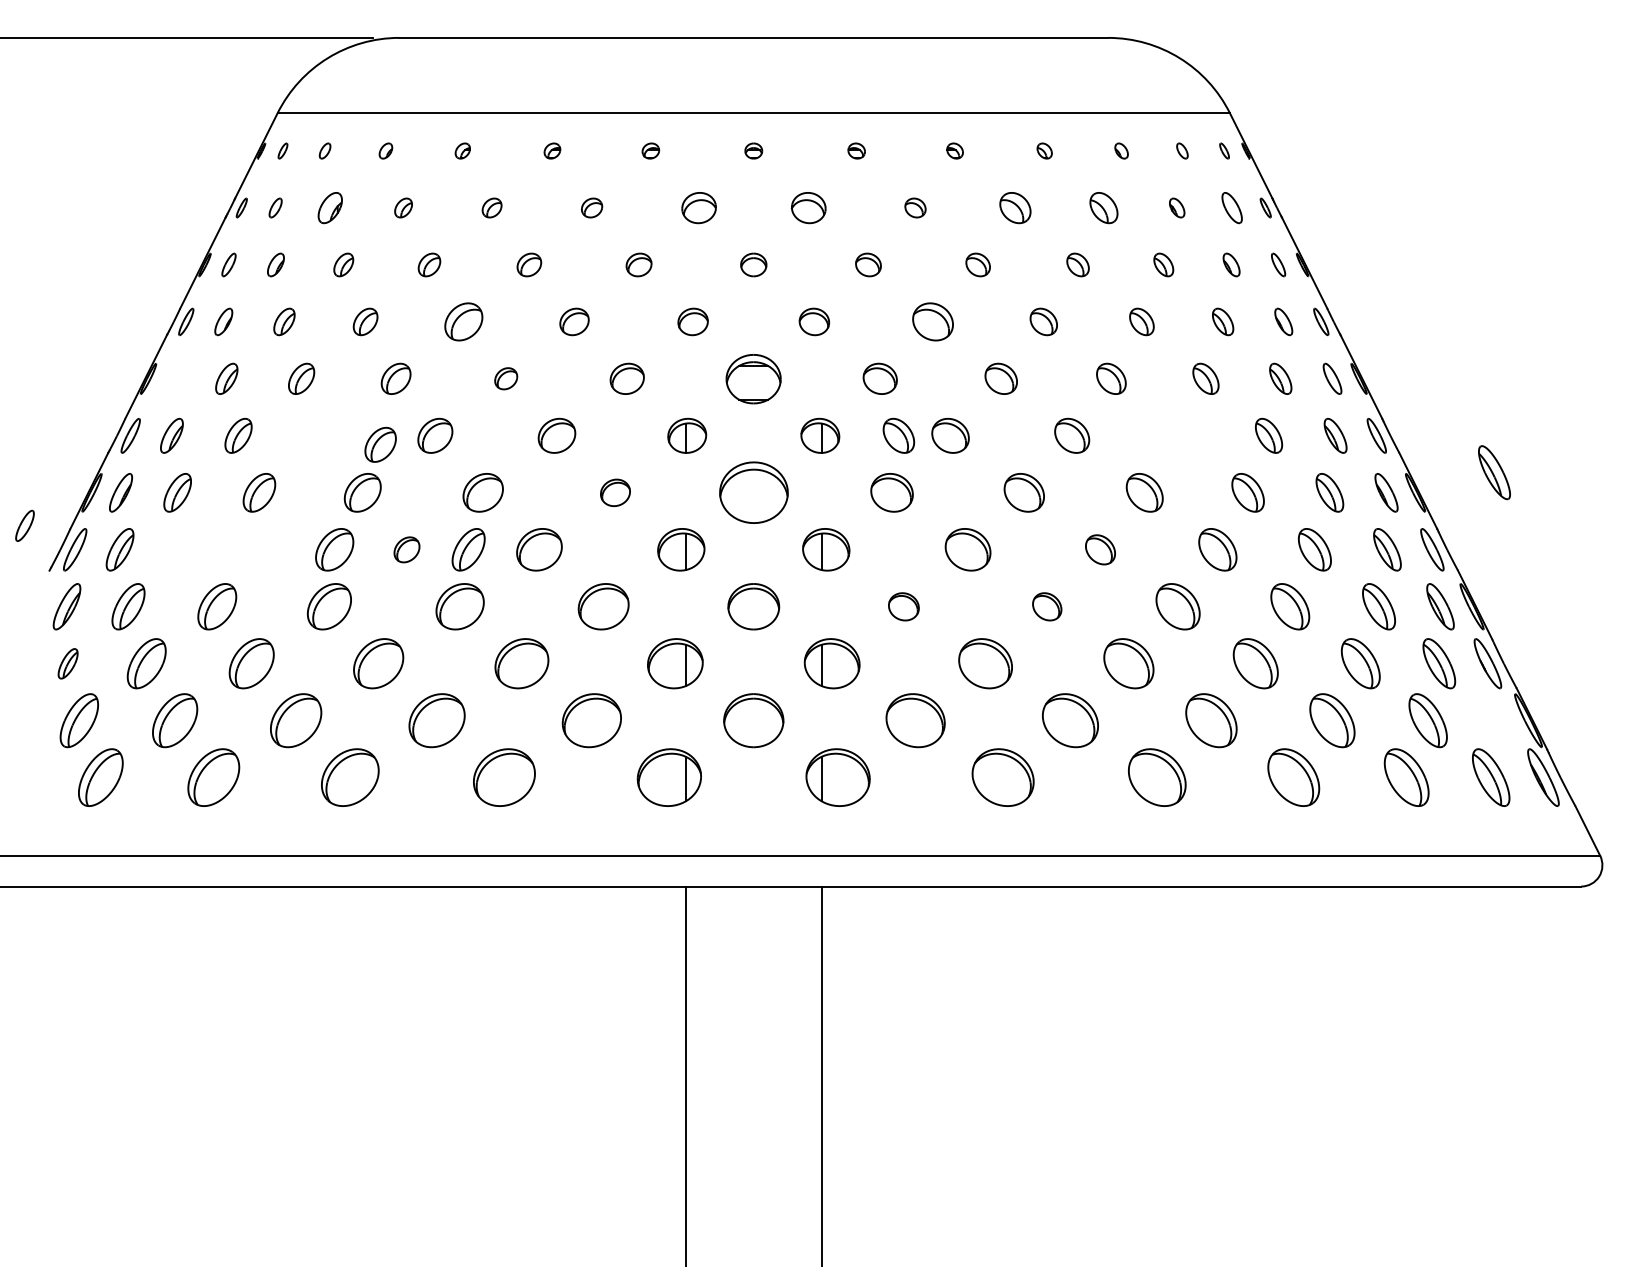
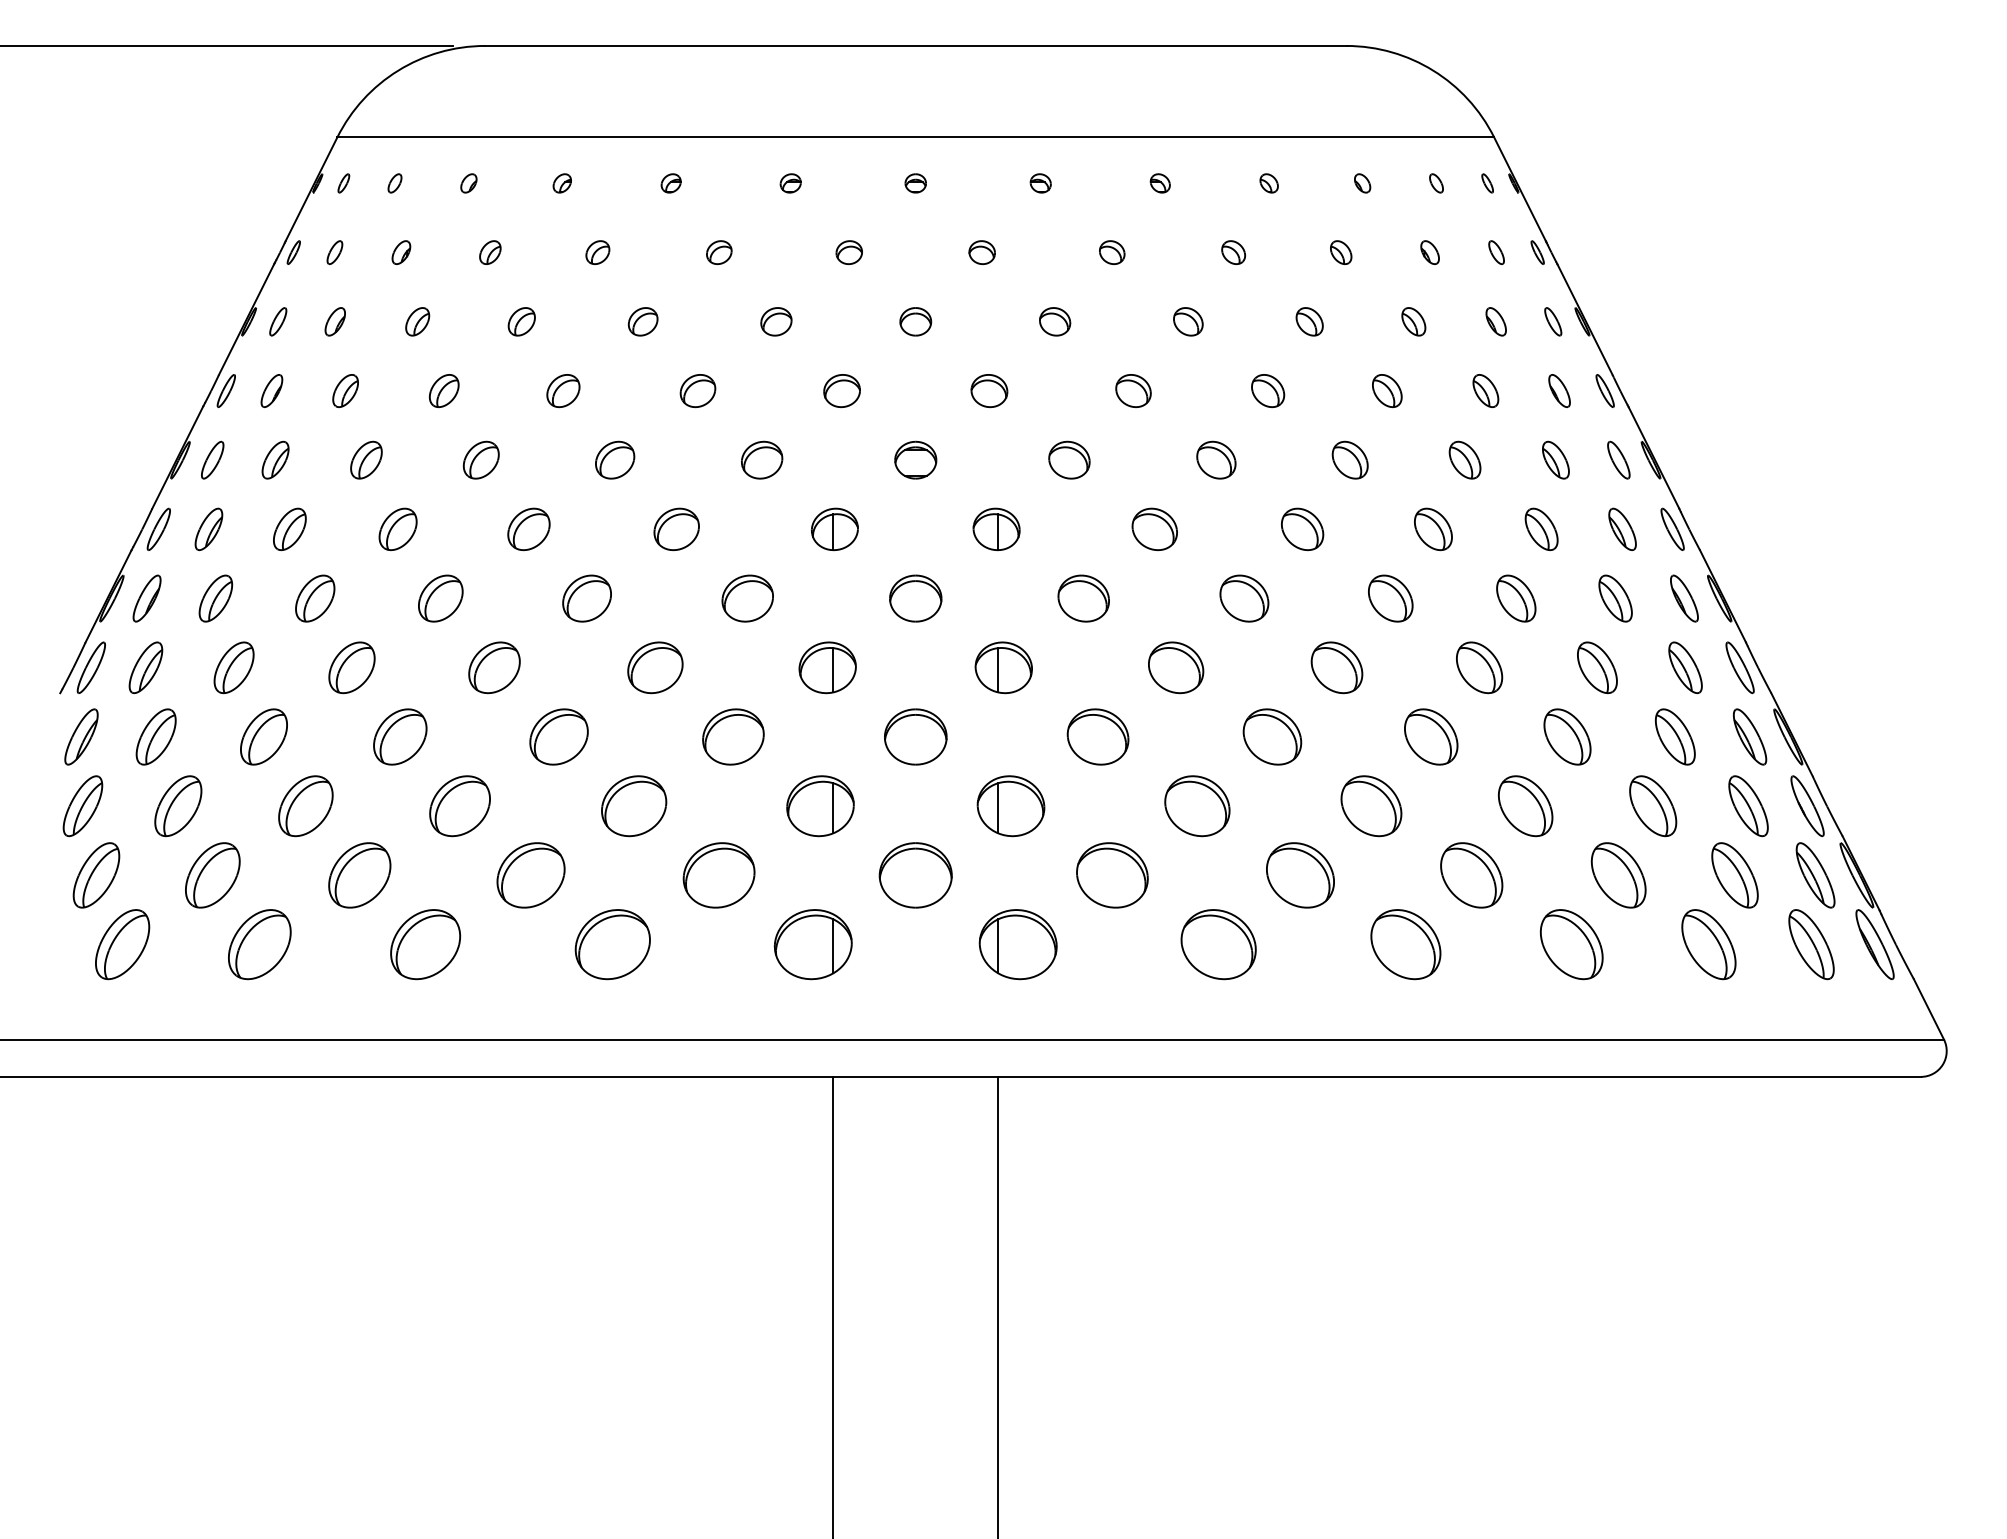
part: (330, 207) -> (401, 251), size x0.62
part: (698, 207) -> (848, 251), size x0.62
part: (807, 207) -> (981, 251), size x0.62
part: (1015, 207) -> (1233, 251), size x0.62
part: (1103, 207) -> (1340, 251), size x0.62
part: (1231, 207) -> (1496, 251), size x0.62
part: (463, 321) -> (563, 390), size x0.71
part: (932, 321) -> (1132, 390), size x0.71
part: (505, 378) -> (614, 459), size x1.43
part: (753, 378) -> (915, 459), size x0.62
part: (898, 435) -> (1432, 528), moved
part: (380, 444) -> (397, 528), moved
part: (1494, 472) -> (1815, 875), moved
part: (615, 492) -> (747, 598), size x1.43
part: (753, 492) -> (915, 598), size x0.62
part: (24, 525) -> (212, 459), moved
part: (334, 549) -> (351, 667), moved
part: (406, 549) -> (493, 667), size x1.67
part: (468, 549) -> (233, 667), moved
part: (1100, 549) -> (1336, 667), size x1.43
part: (903, 606) -> (1097, 736), size x1.67
part: (1046, 606) -> (1271, 736), size x1.67
part: (67, 663) -> (82, 805), size x1.67

